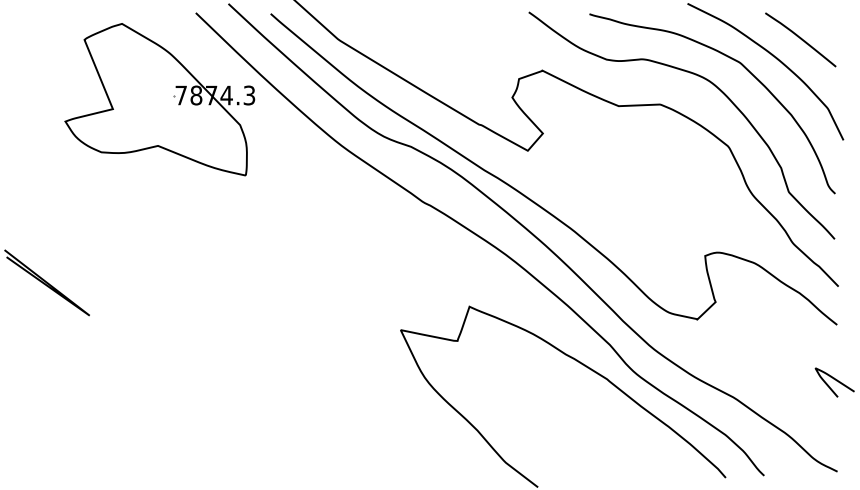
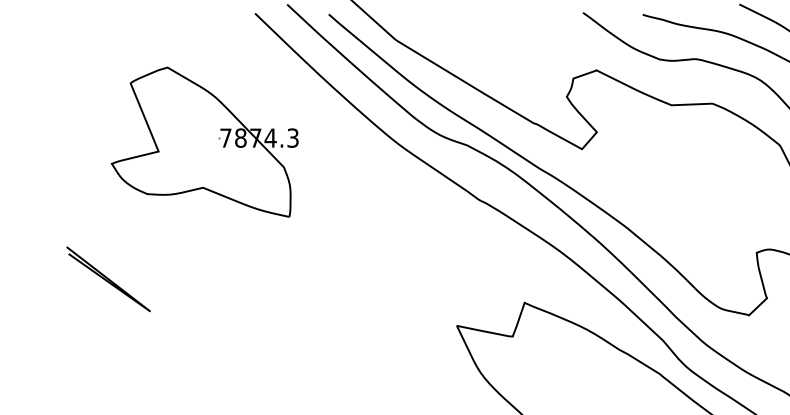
part: (159, 99) -> (204, 142), moved

